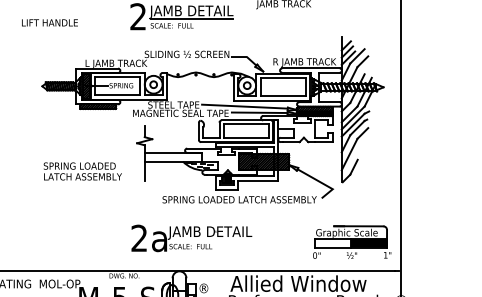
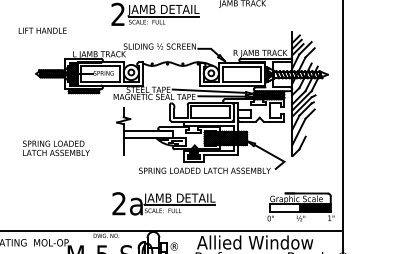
text: (49, 22) -> (42, 30), moved
text: (82, 171) -> (56, 148), moved
line: (210, 240) -> (179, 205), added

